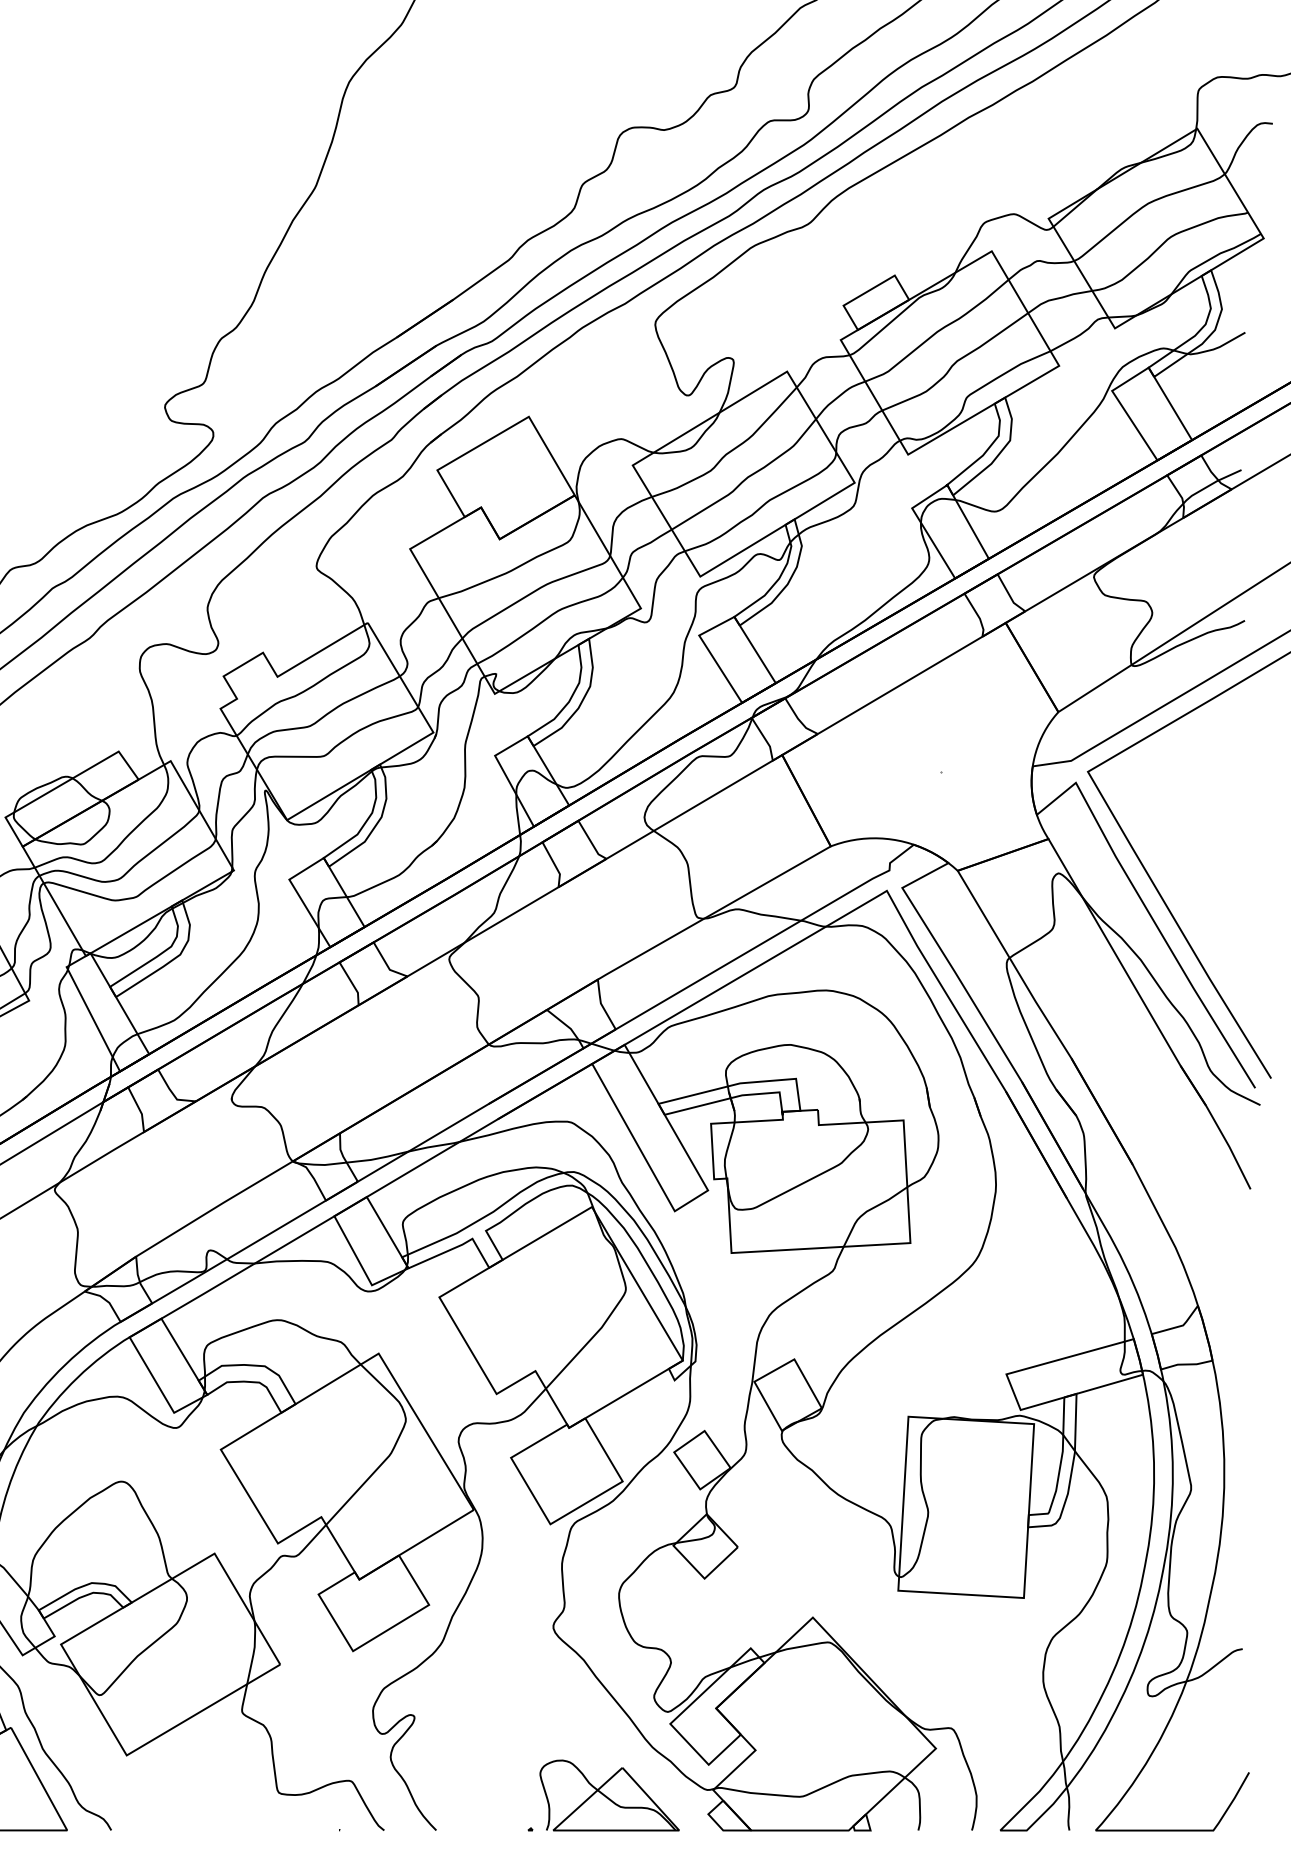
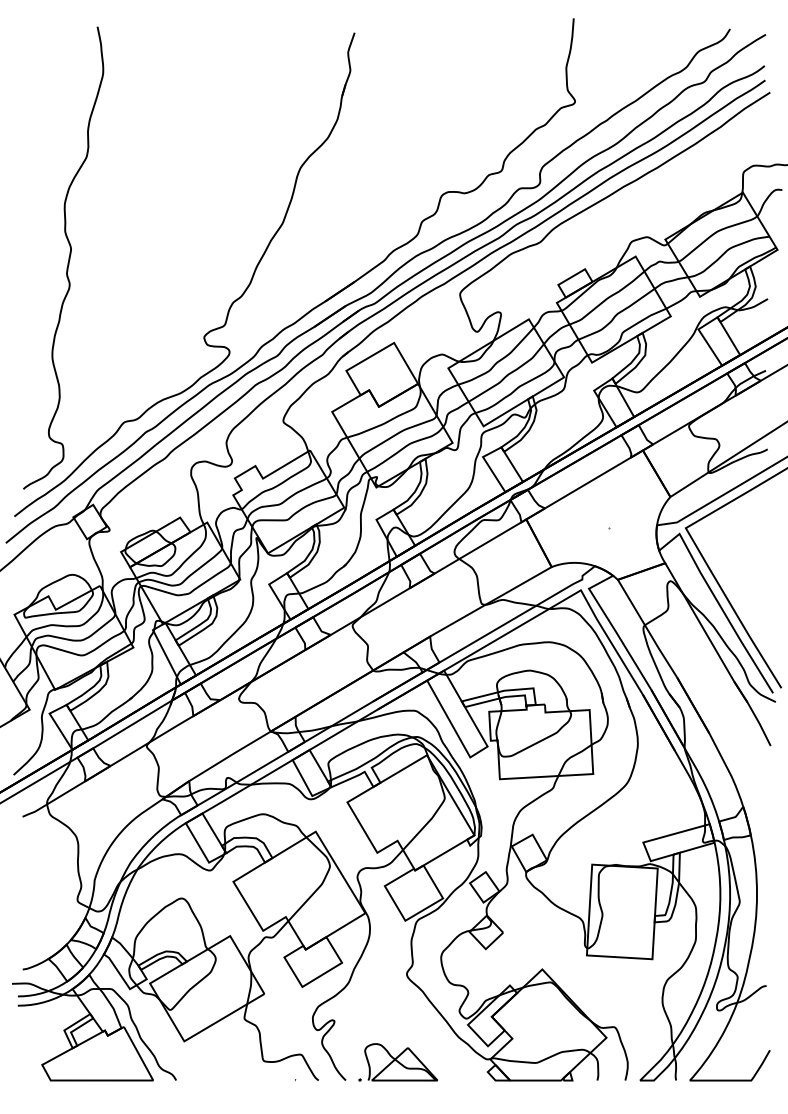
part: (602, 1795) -> (397, 1062), moved

